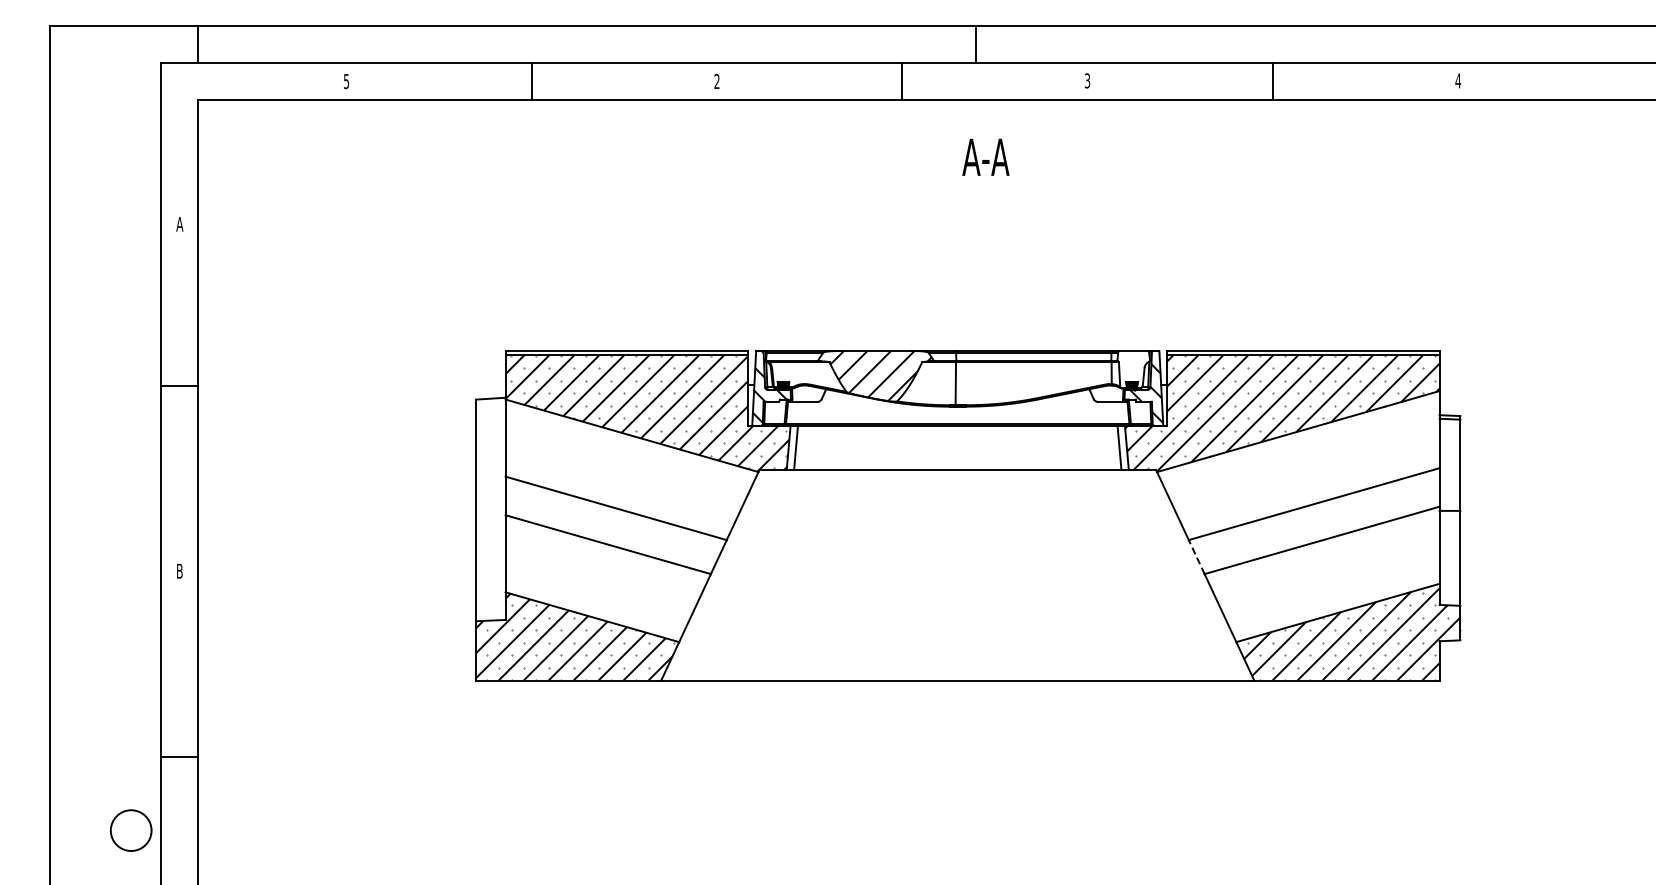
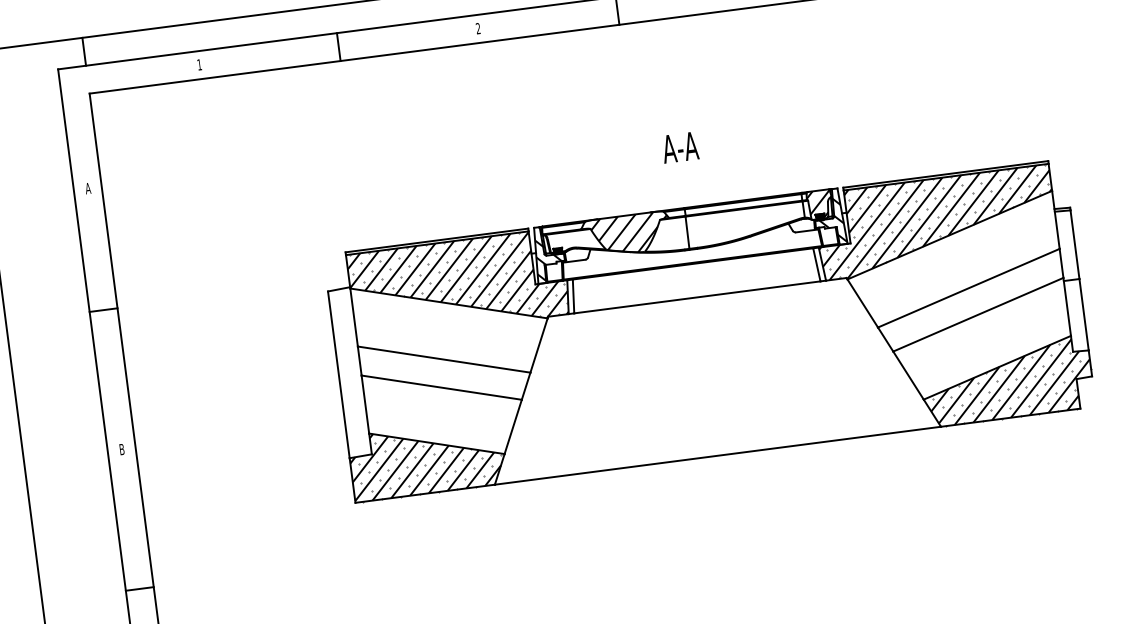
text: (346, 81) -> (199, 64), 5 -> 1
text: (985, 156) -> (679, 147), moved
hatch: (1133, 369) -> (819, 204), added
line: (1196, 557) -> (885, 339), dashed -> solid

